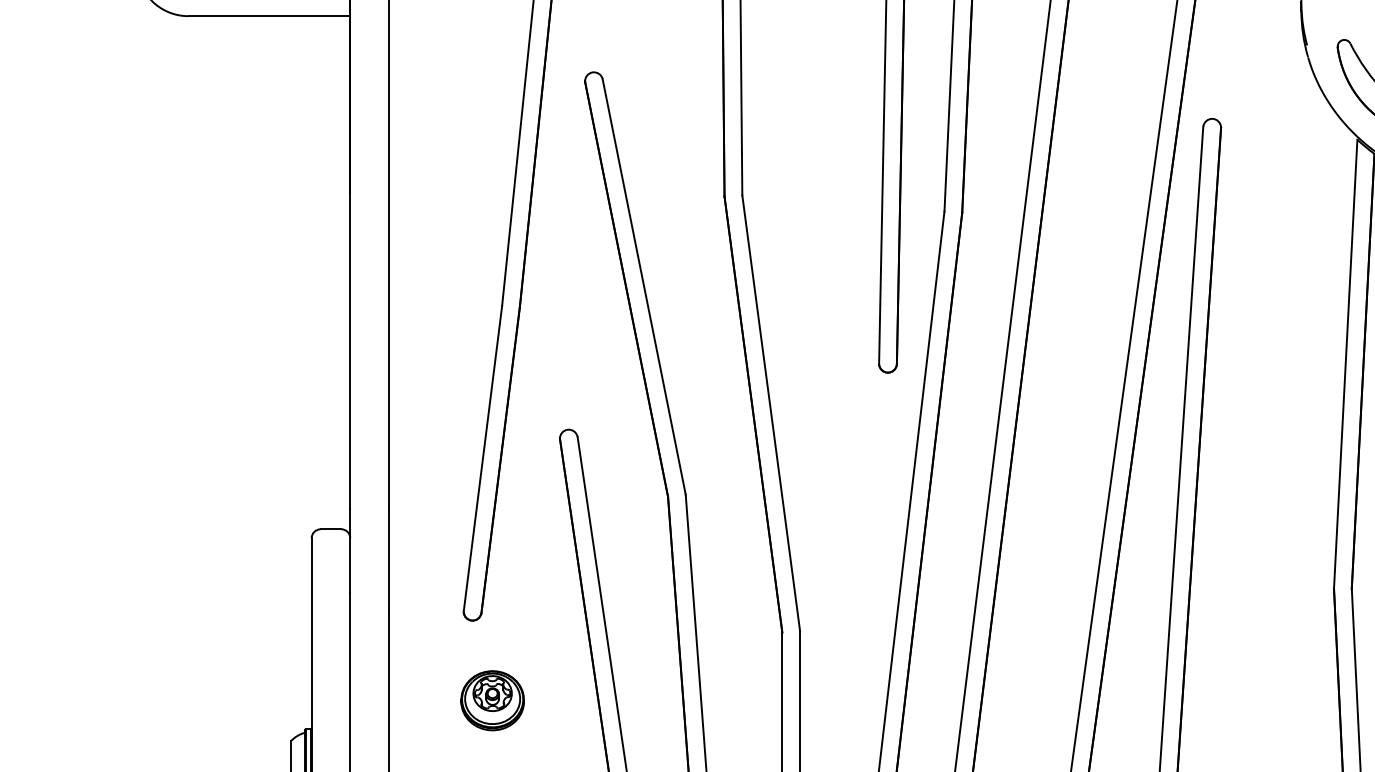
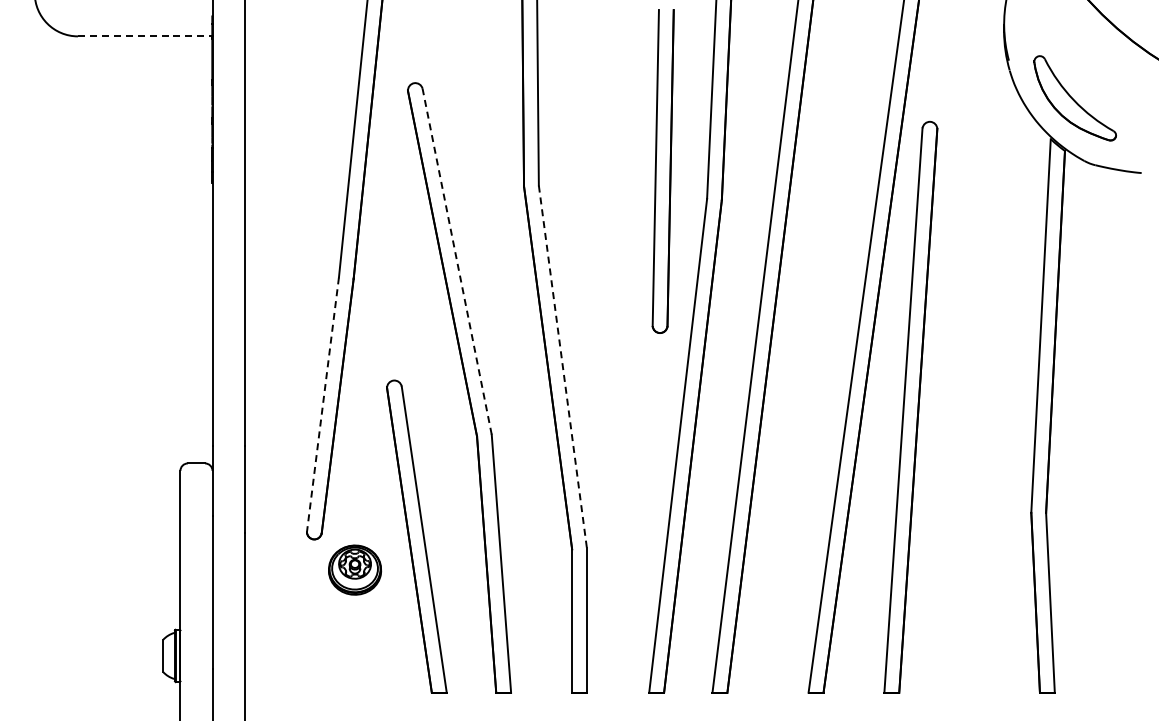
line: (269, 16) -> (145, 36), solid -> dashed
line: (644, 286) -> (457, 261), solid -> dashed
line: (770, 414) -> (562, 367), solid -> dashed
line: (482, 459) -> (322, 405), solid -> dashed
part: (493, 699) -> (355, 569), moved

